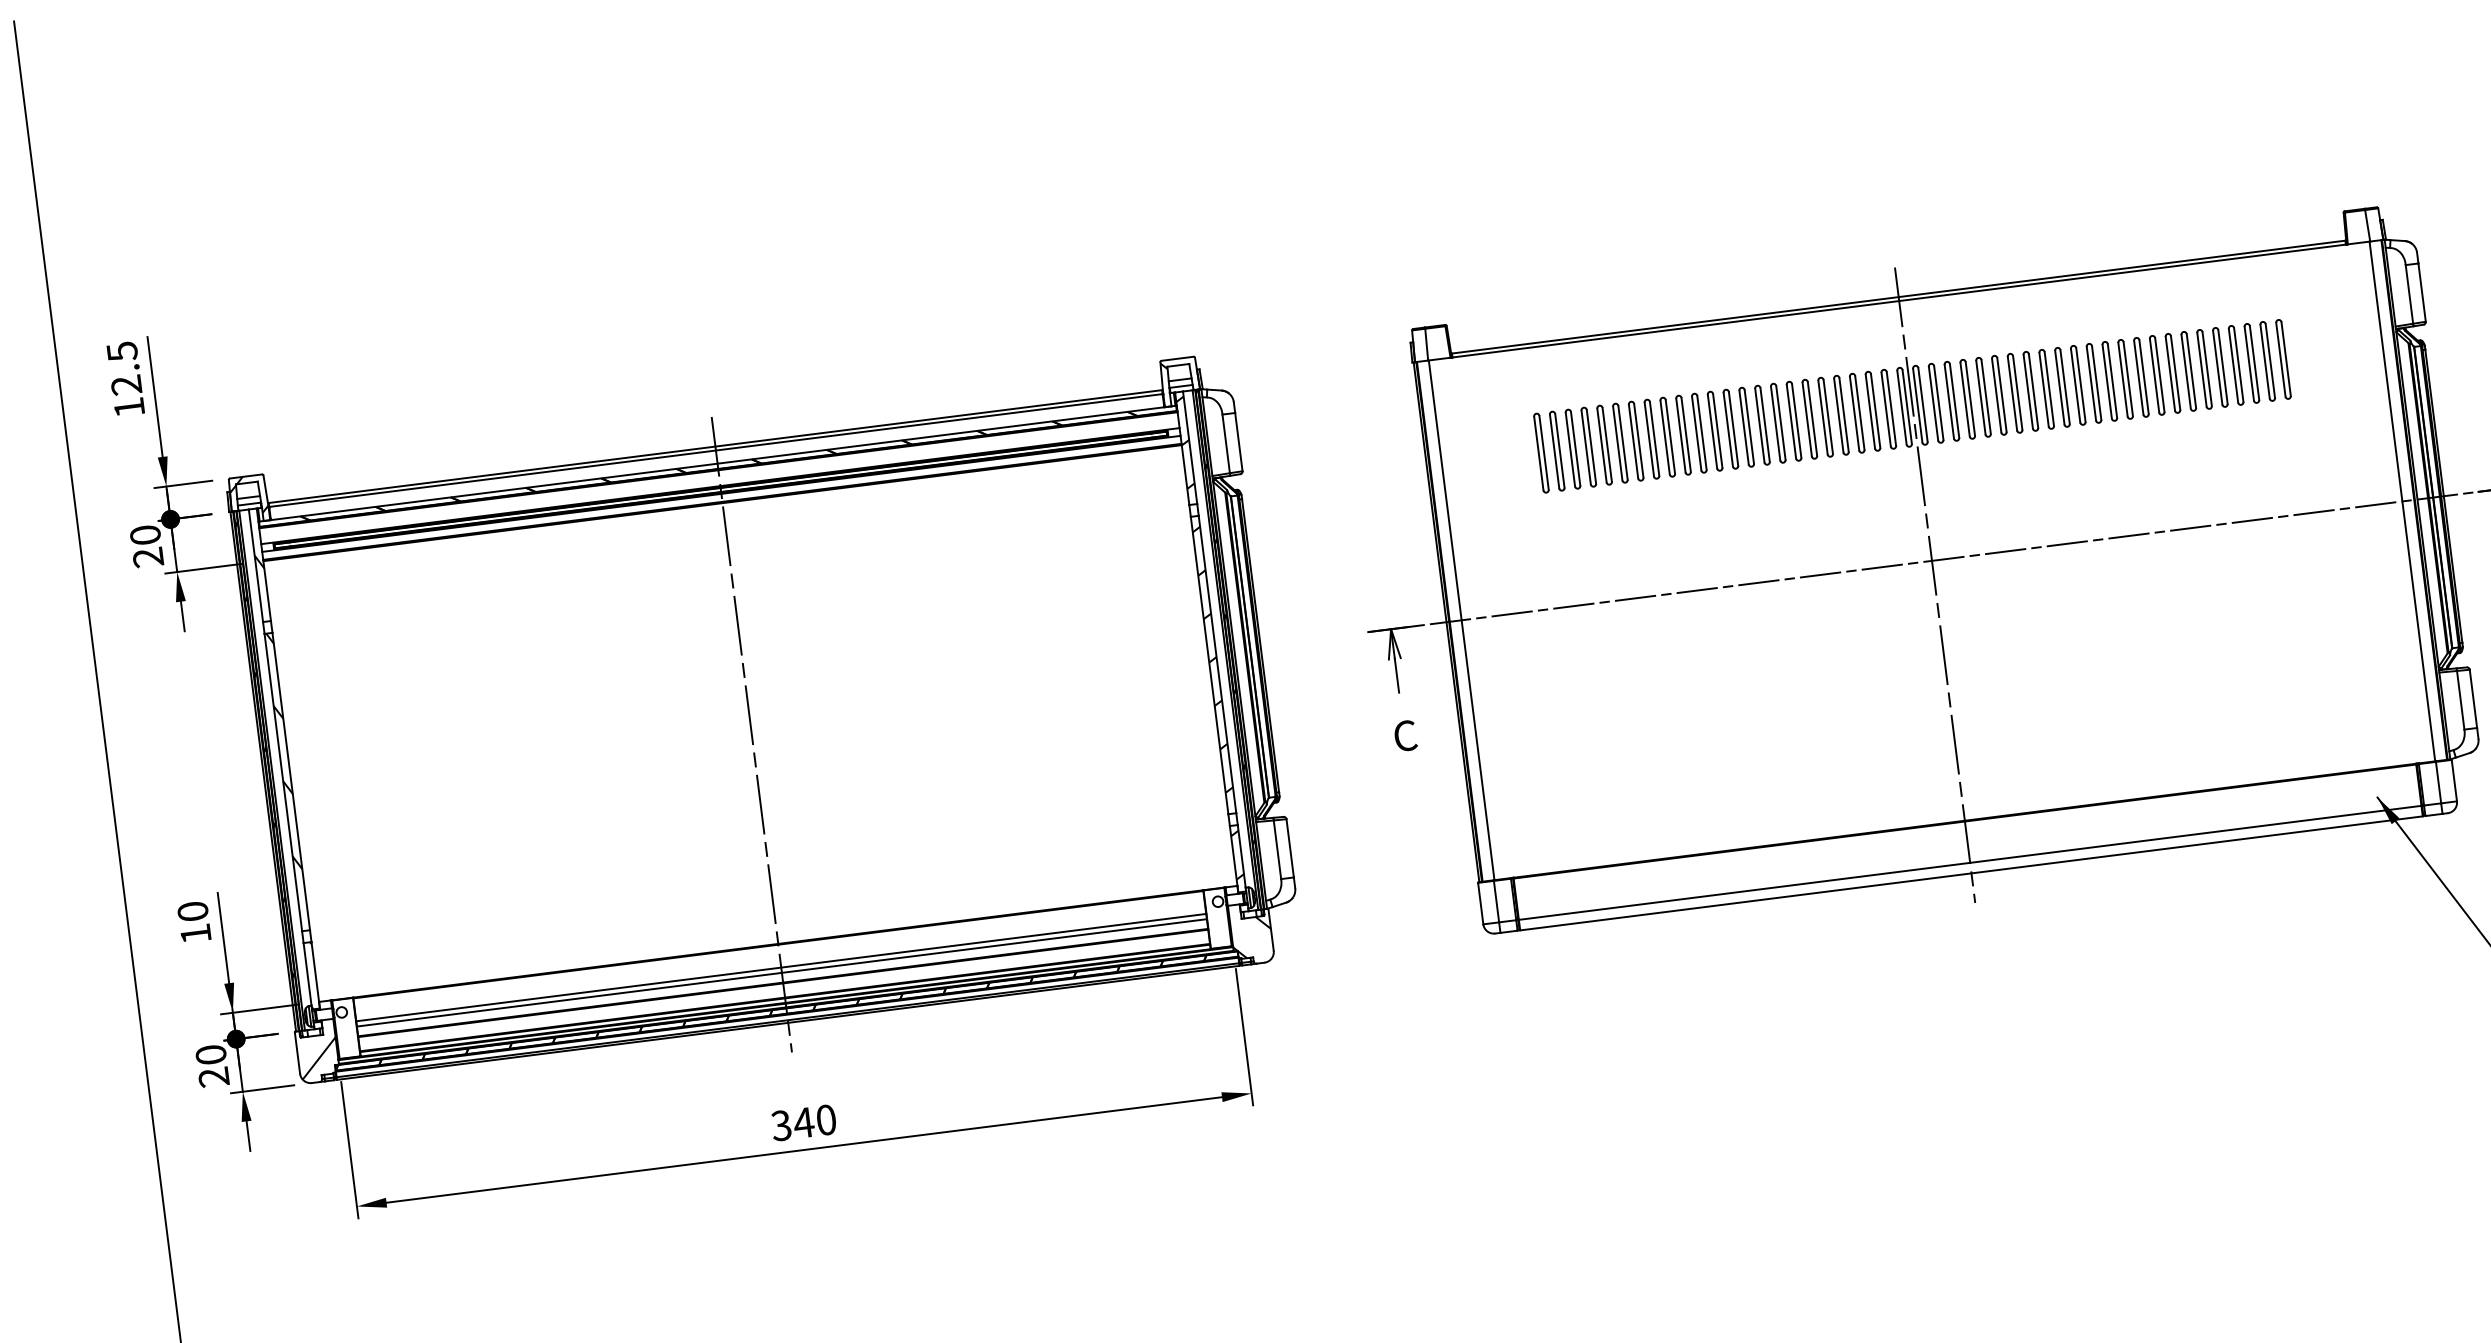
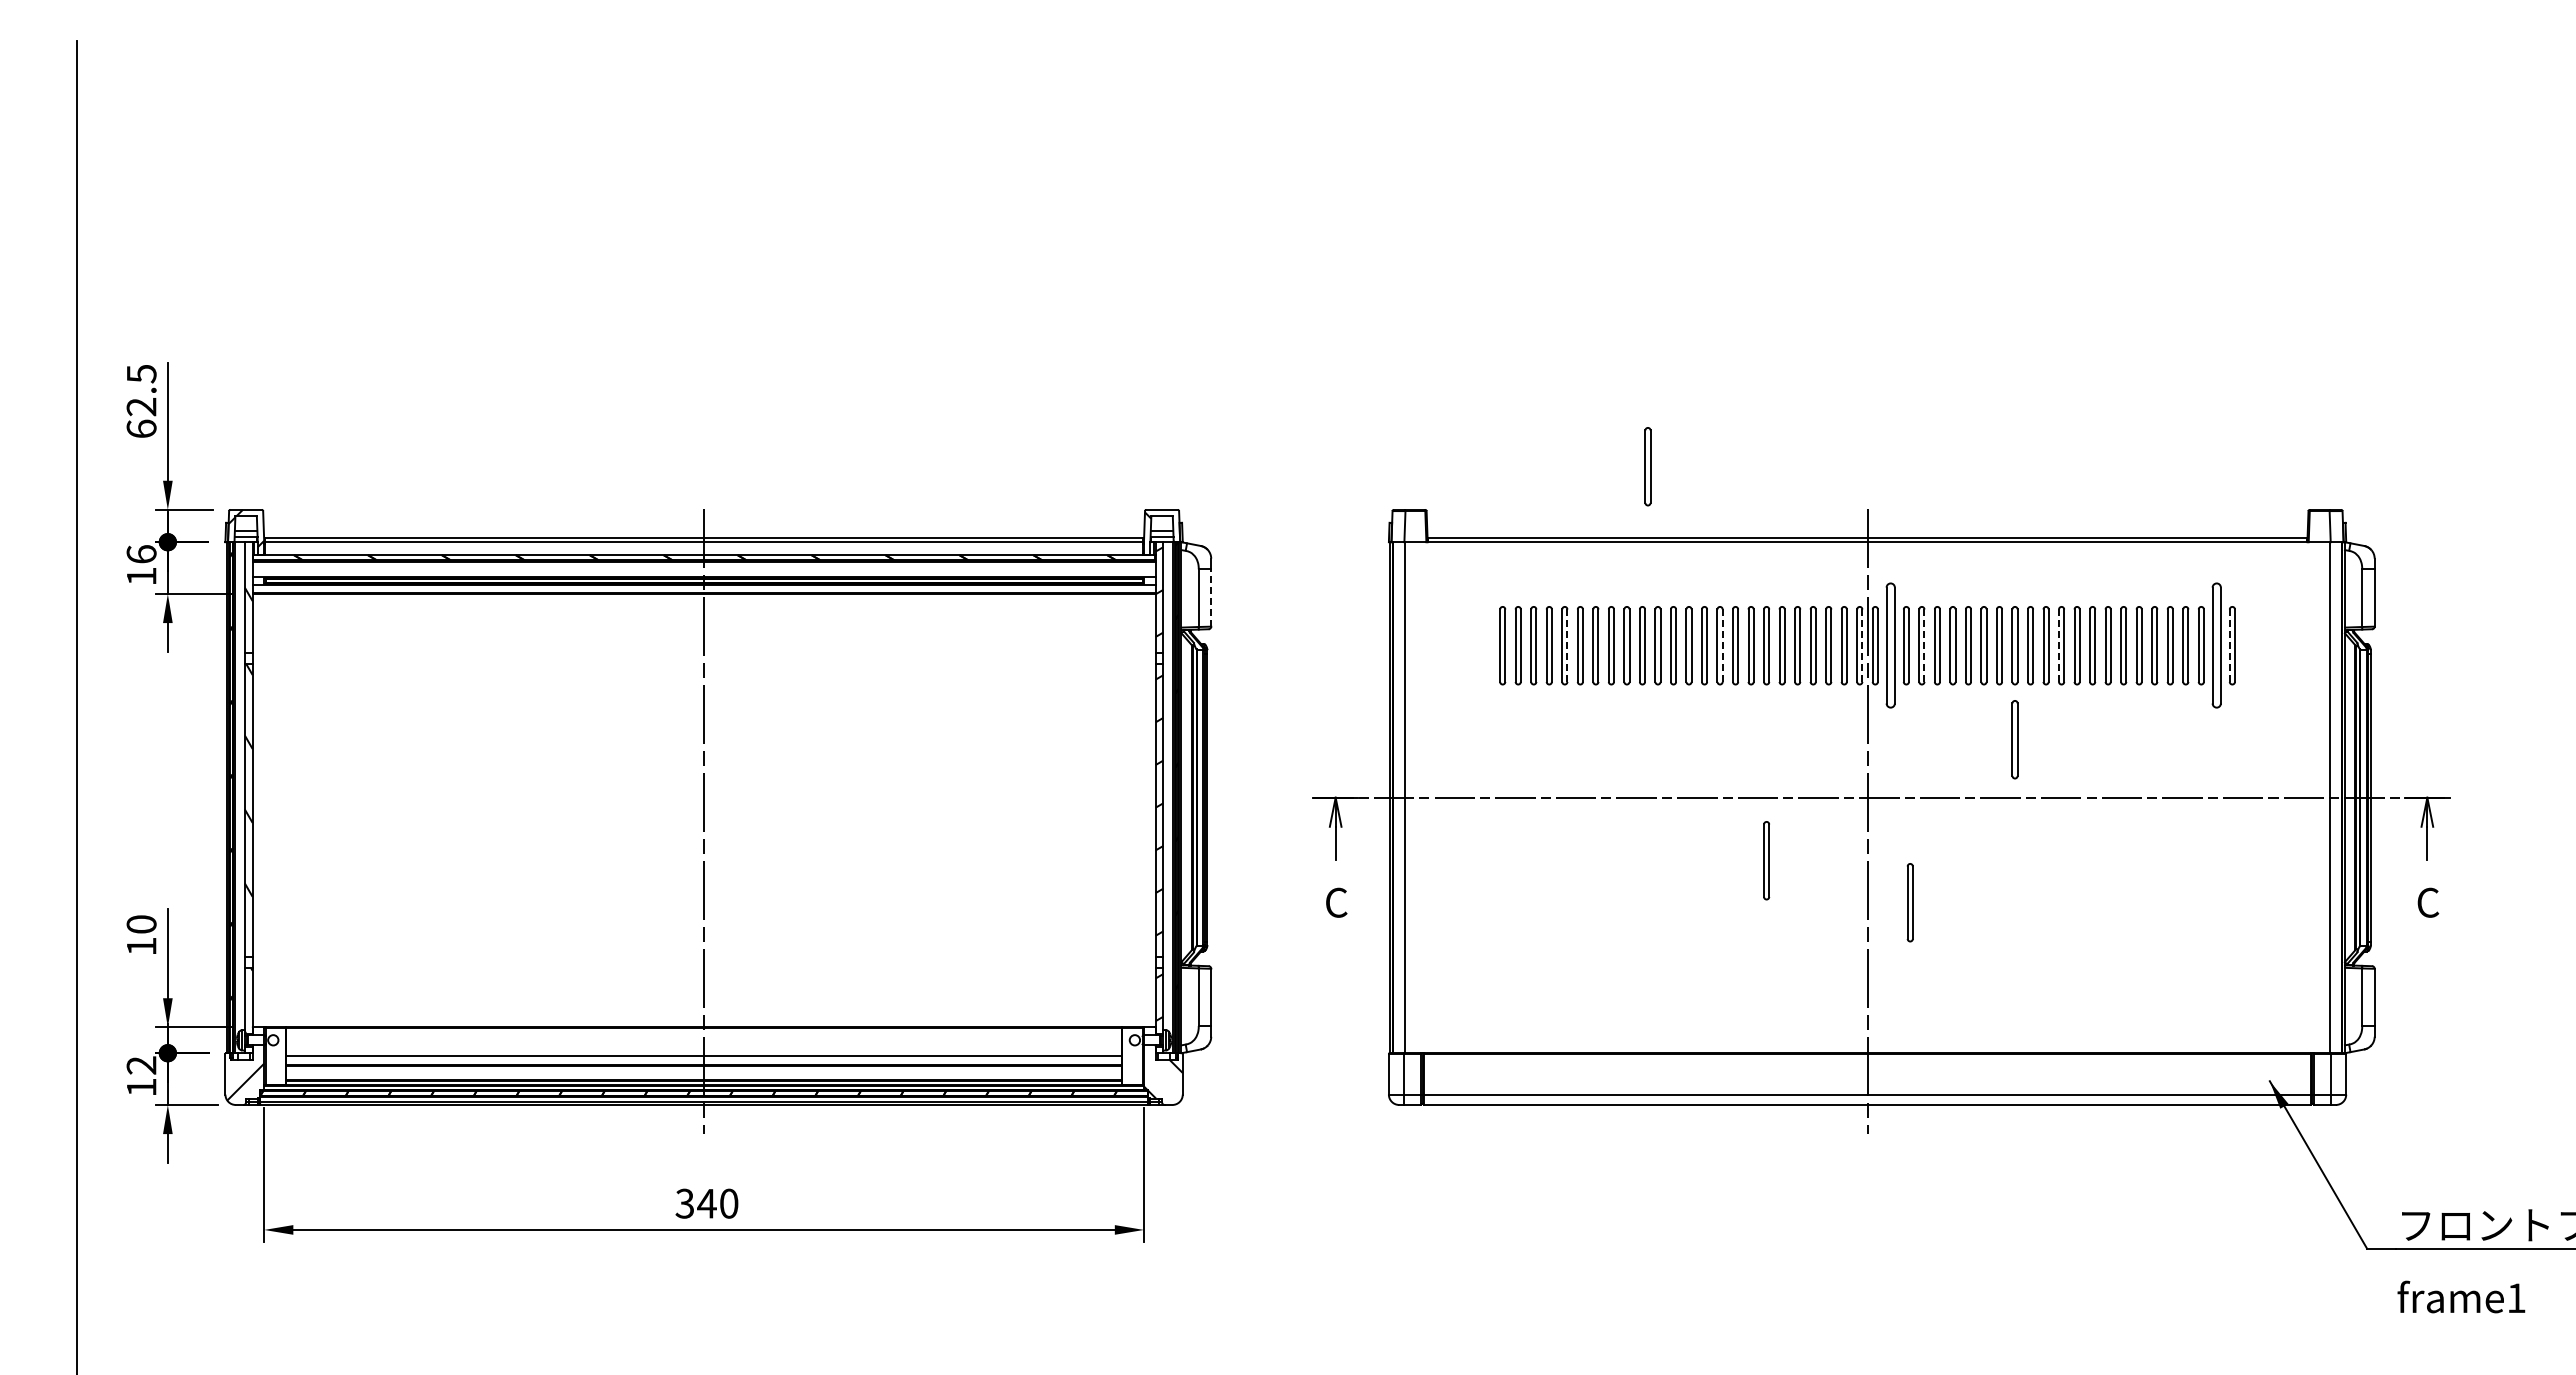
part: (1665, 252) -> (1647, 466), added
line: (2280, 359) -> (2229, 645), solid -> dashed
part: (2267, 361) -> (2216, 645), size x1.6
line: (2107, 381) -> (2059, 645), solid -> dashed
line: (1970, 399) -> (1924, 646), solid -> dashed
part: (1935, 403) -> (1890, 645), size x1.6
text: (129, 407) -> (141, 428), 12.5 -> 62.5
line: (1907, 407) -> (1862, 646), solid -> dashed
line: (1765, 425) -> (1722, 646), solid -> dashed
line: (1239, 442) -> (1211, 598), solid -> dashed
line: (1607, 445) -> (1567, 646), solid -> dashed
part: (2073, 482) -> (2014, 739), added
text: (146, 546) -> (141, 565), 20 -> 16
part: (1837, 637) -> (1766, 860), added
part: (1988, 662) -> (1909, 902), added
line: (780, 967) -> (703, 1050), removed
text: (212, 1066) -> (141, 1076), 20 -> 12

